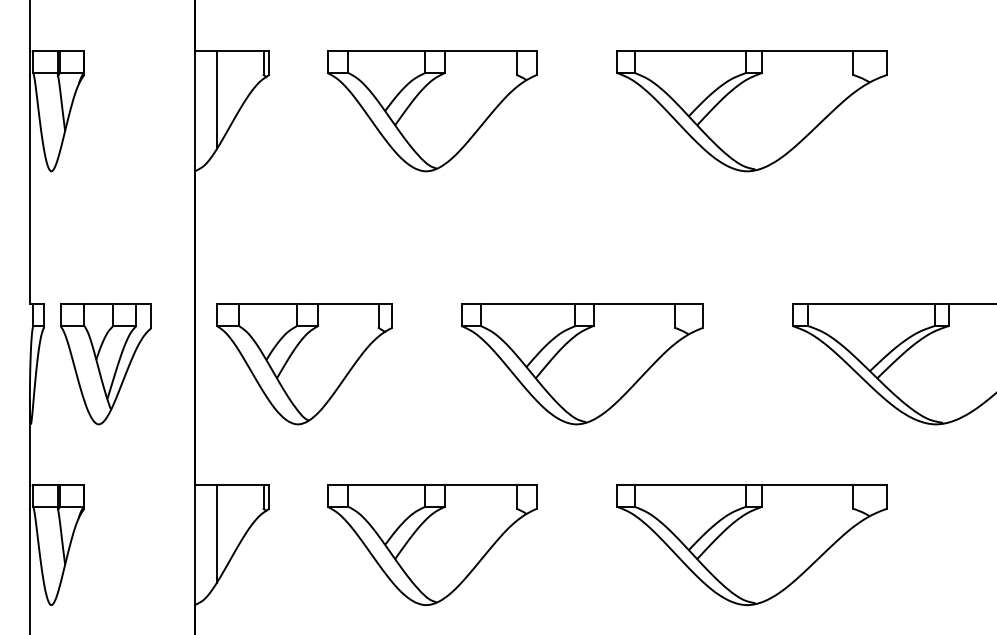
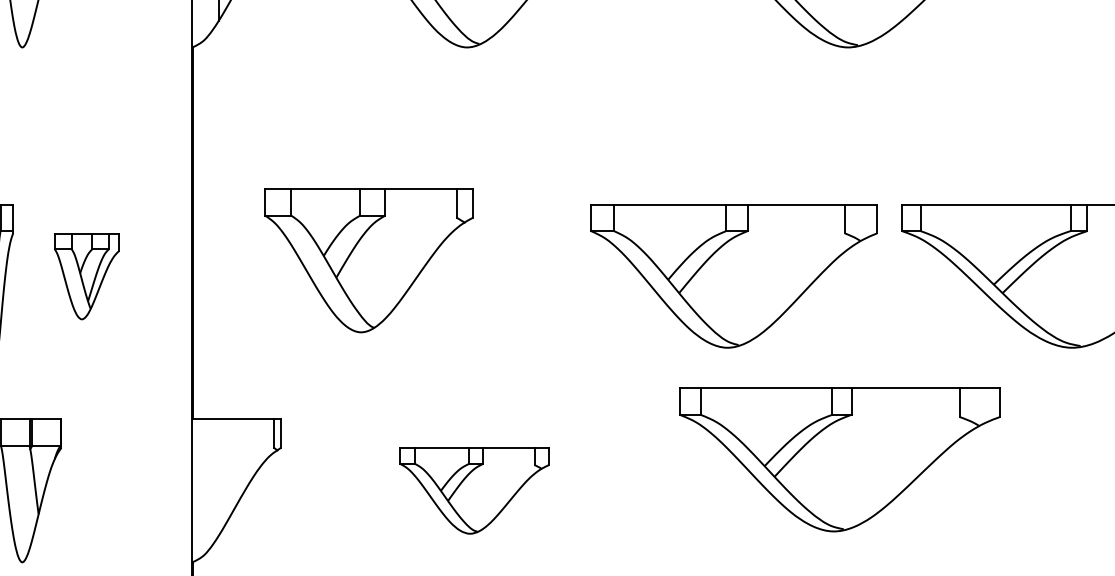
part: (105, 364) -> (86, 276), size x0.6
part: (304, 364) -> (368, 261), moved
part: (582, 364) -> (734, 276), moved
line: (216, 533) -> (218, 477), removed
part: (432, 544) -> (474, 490), size x0.6
part: (751, 544) -> (839, 459), moved

